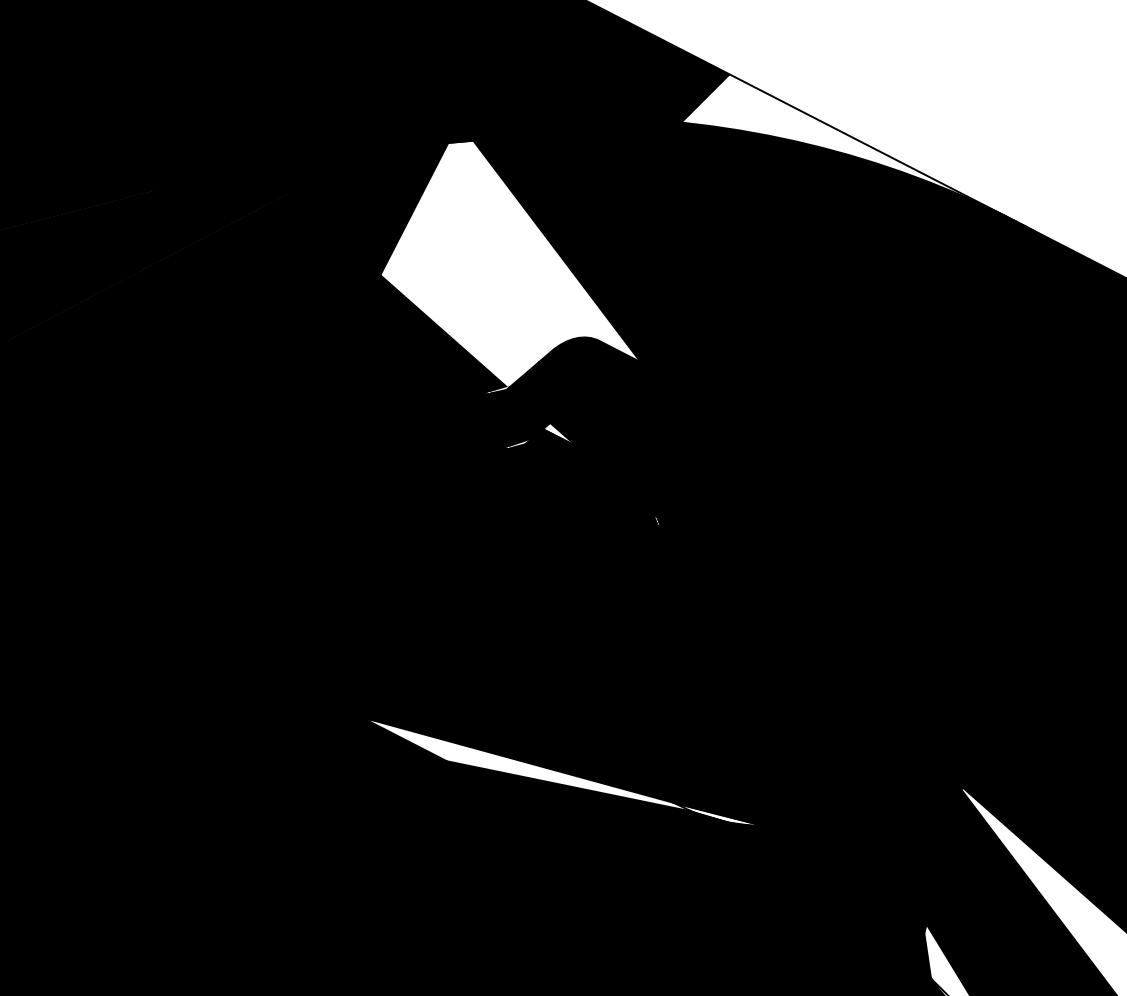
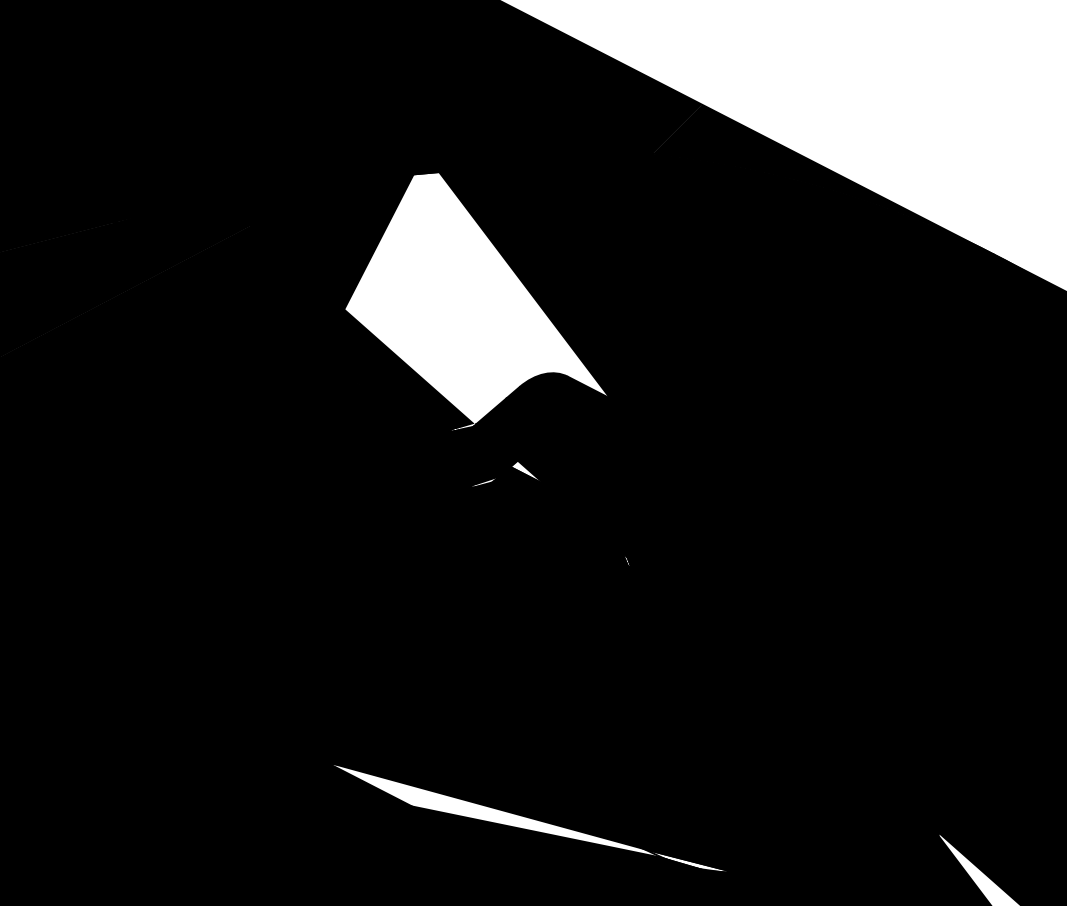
fill: (779, 147) -> (752, 179), added

